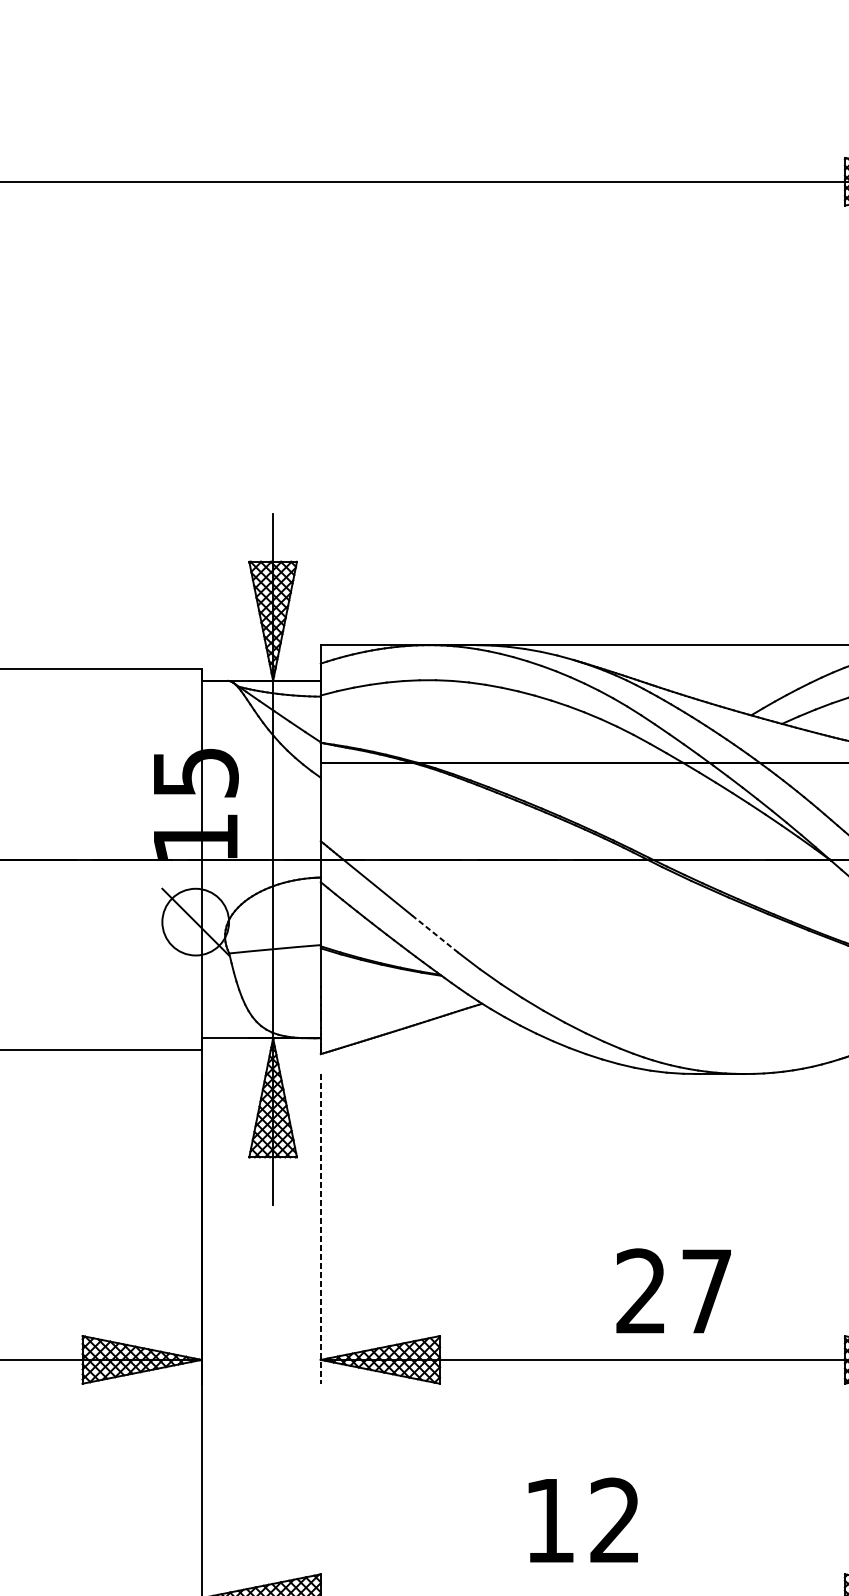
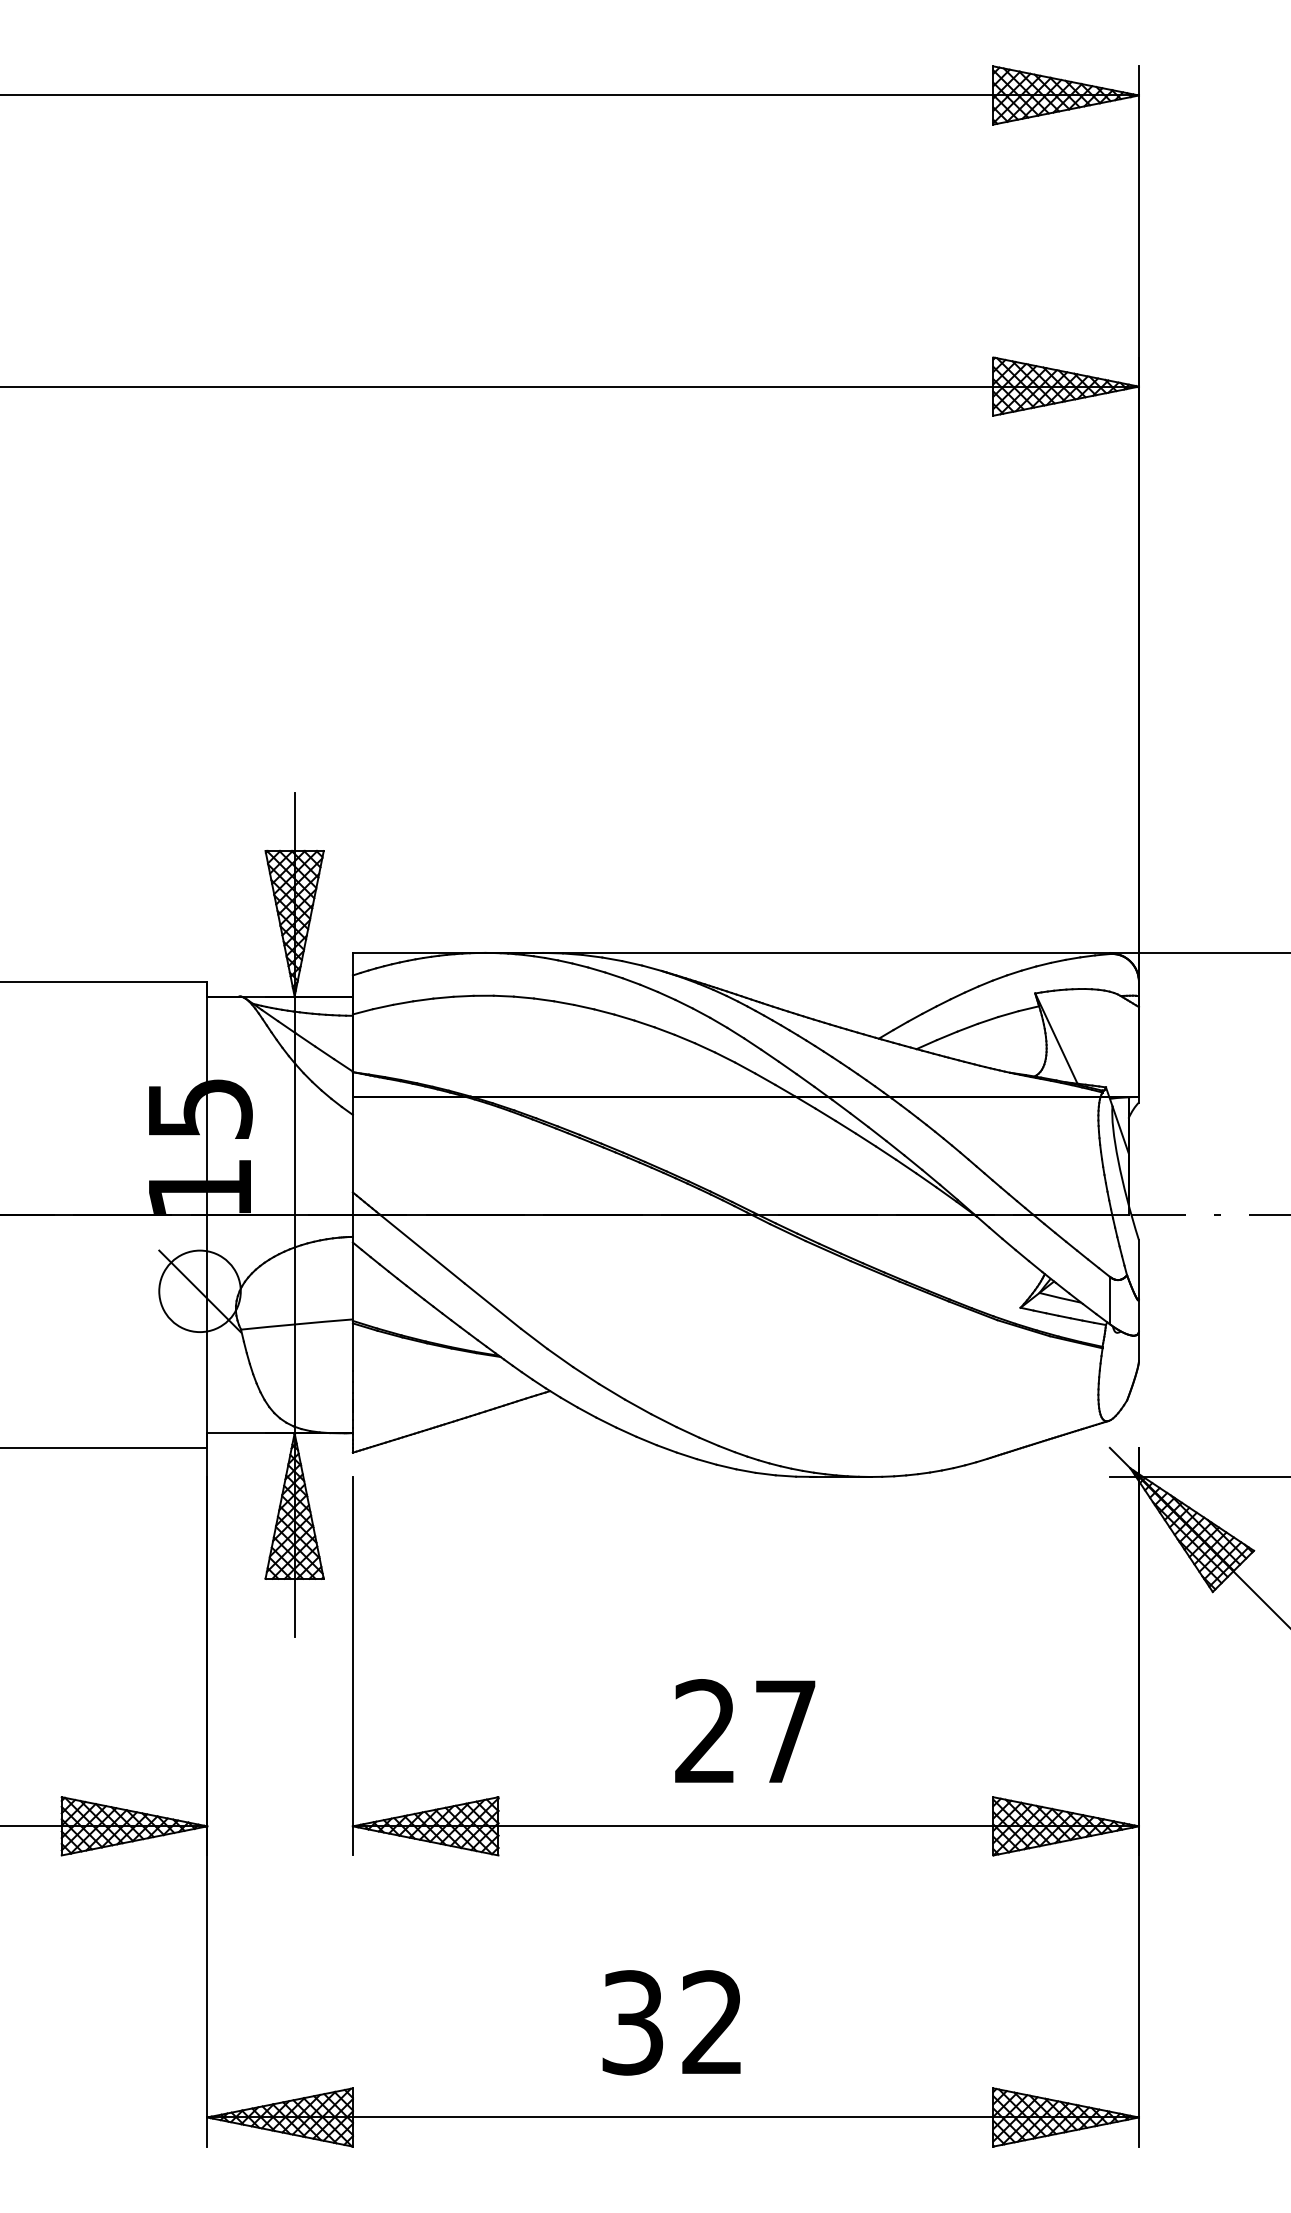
line: (435, 933) -> (492, 1305), dashed -> solid
line: (320, 1229) -> (352, 1666), dashed -> solid
text: (673, 1290) -> (745, 1730), moved
text: (549, 1520) -> (632, 2022), 12 -> 32

